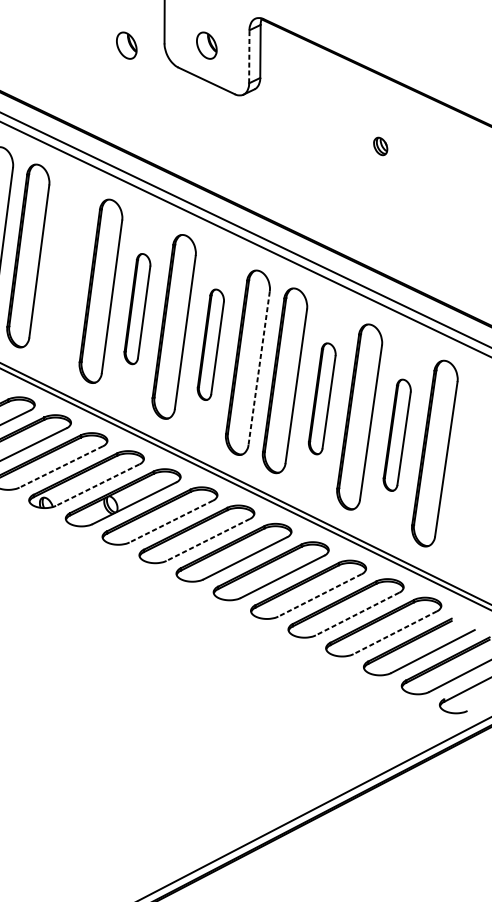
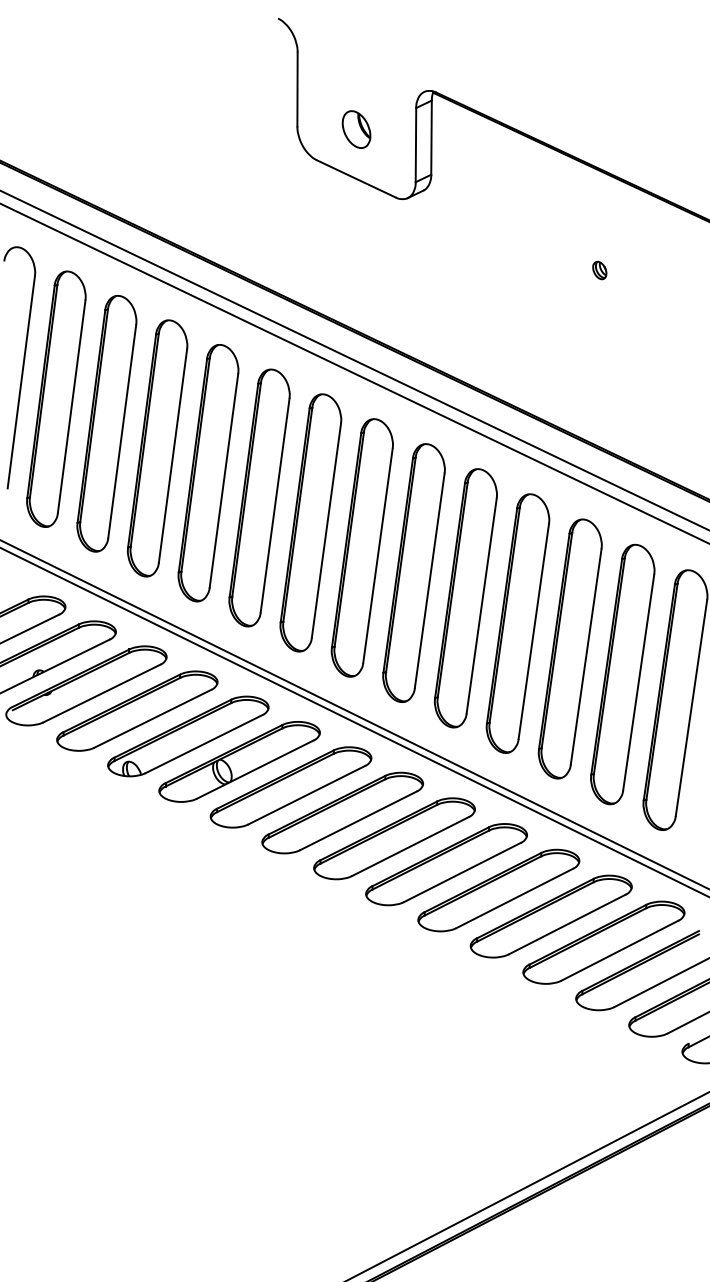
part: (126, 45) -> (244, 129), removed
line: (248, 56) -> (415, 144), dashed -> solid
part: (380, 146) -> (599, 270), size x0.71
part: (64, 273) -> (157, 448), added
part: (137, 308) -> (259, 497), size x1.67
part: (210, 344) -> (361, 547), size x1.67
line: (258, 368) -> (429, 581), dashed -> solid
part: (321, 398) -> (517, 623), size x1.67
part: (396, 435) -> (622, 674), size x1.67
line: (60, 467) -> (152, 719), dashed -> solid
line: (97, 485) -> (203, 744), dashed -> solid
line: (171, 521) -> (306, 795), dashed -> solid
line: (208, 540) -> (358, 821), dashed -> solid
line: (319, 595) -> (514, 898), dashed -> solid
line: (356, 614) -> (566, 924), dashed -> solid
line: (395, 632) -> (620, 950), dashed -> solid

